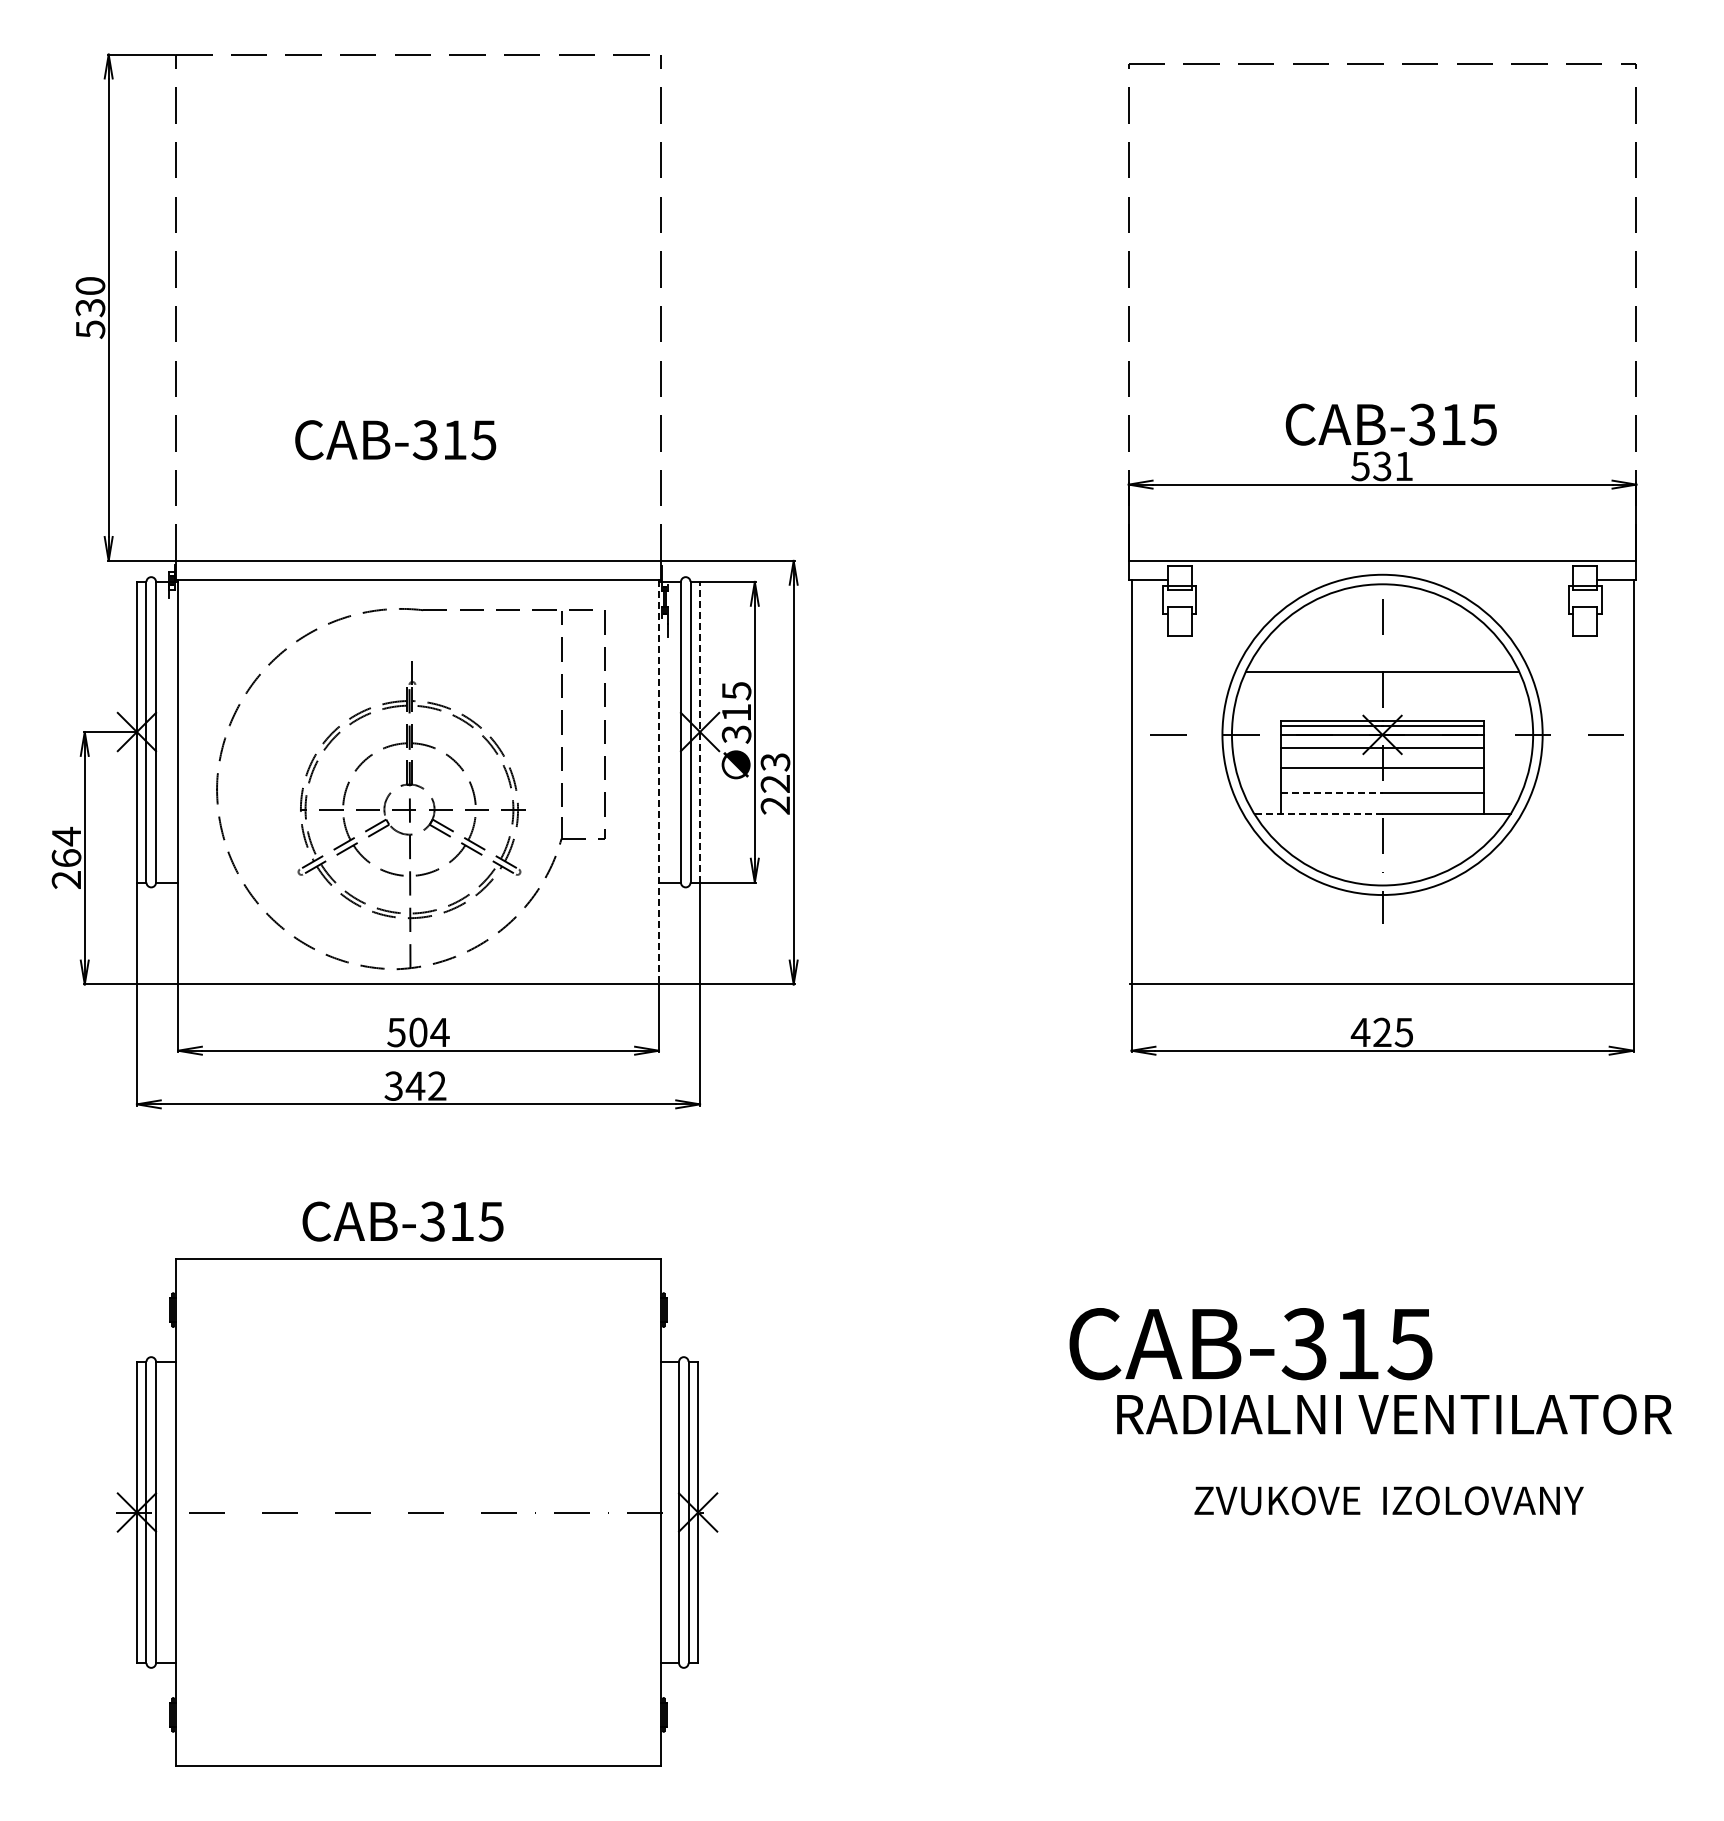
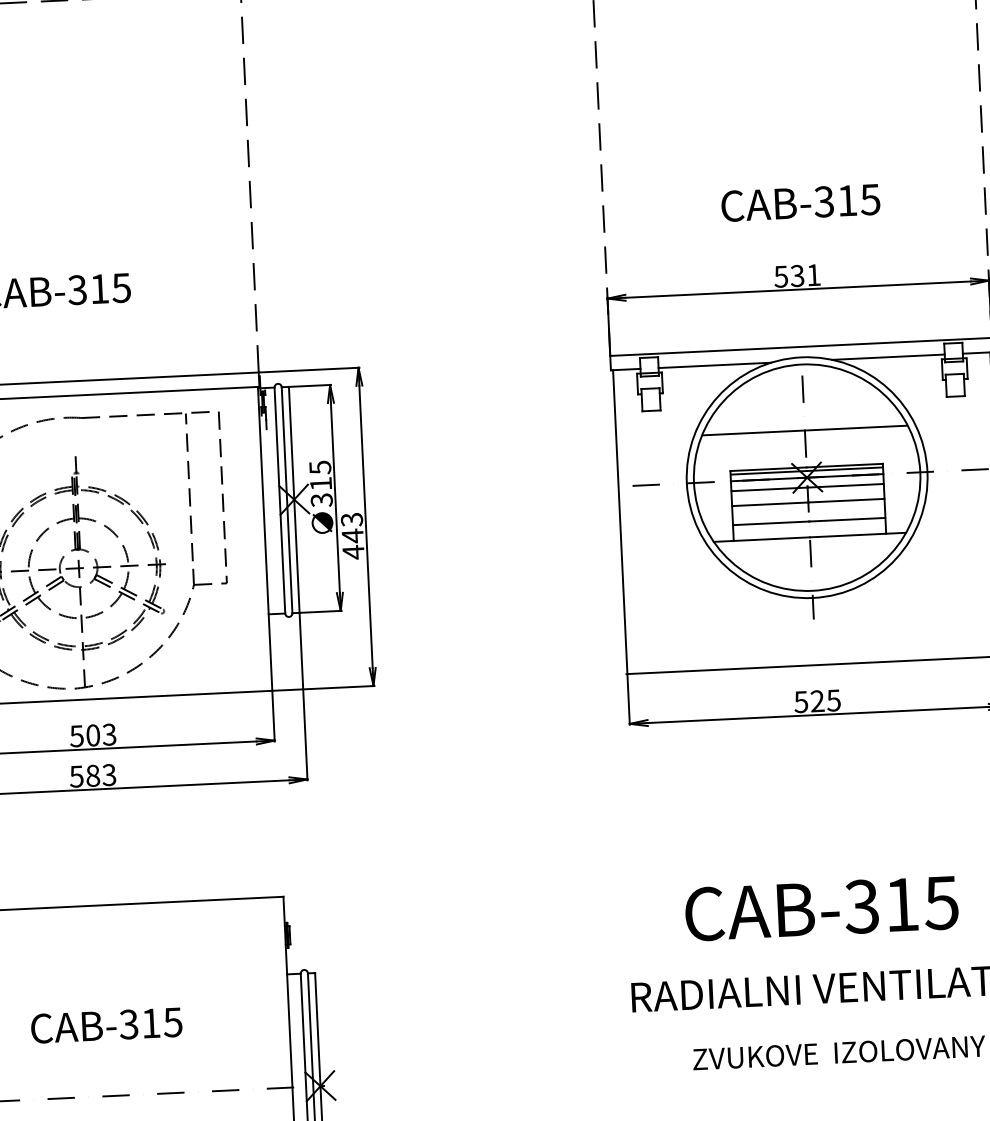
text: (1390, 424) -> (800, 202), moved
line: (1267, 580) -> (715, 365), added
line: (1497, 580) -> (888, 357), added
line: (700, 731) -> (294, 499), dashed -> solid
line: (658, 782) -> (264, 539), dashed -> solid
line: (1332, 793) -> (771, 523), dashed -> solid
text: (774, 794) -> (352, 544), 223 -> 443
line: (1318, 814) -> (761, 539), dashed -> solid
text: (439, 1032) -> (109, 734), 504 -> 503
text: (1360, 1032) -> (801, 702), 425 -> 525
text: (415, 1085) -> (92, 775), 342 -> 583
text: (402, 1221) -> (106, 1025), moved
text: (1250, 1344) -> (821, 908), moved

